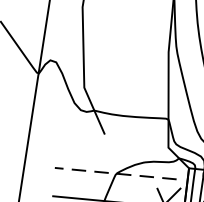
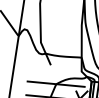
line: (116, 174) -> (56, 84), dashed -> solid

